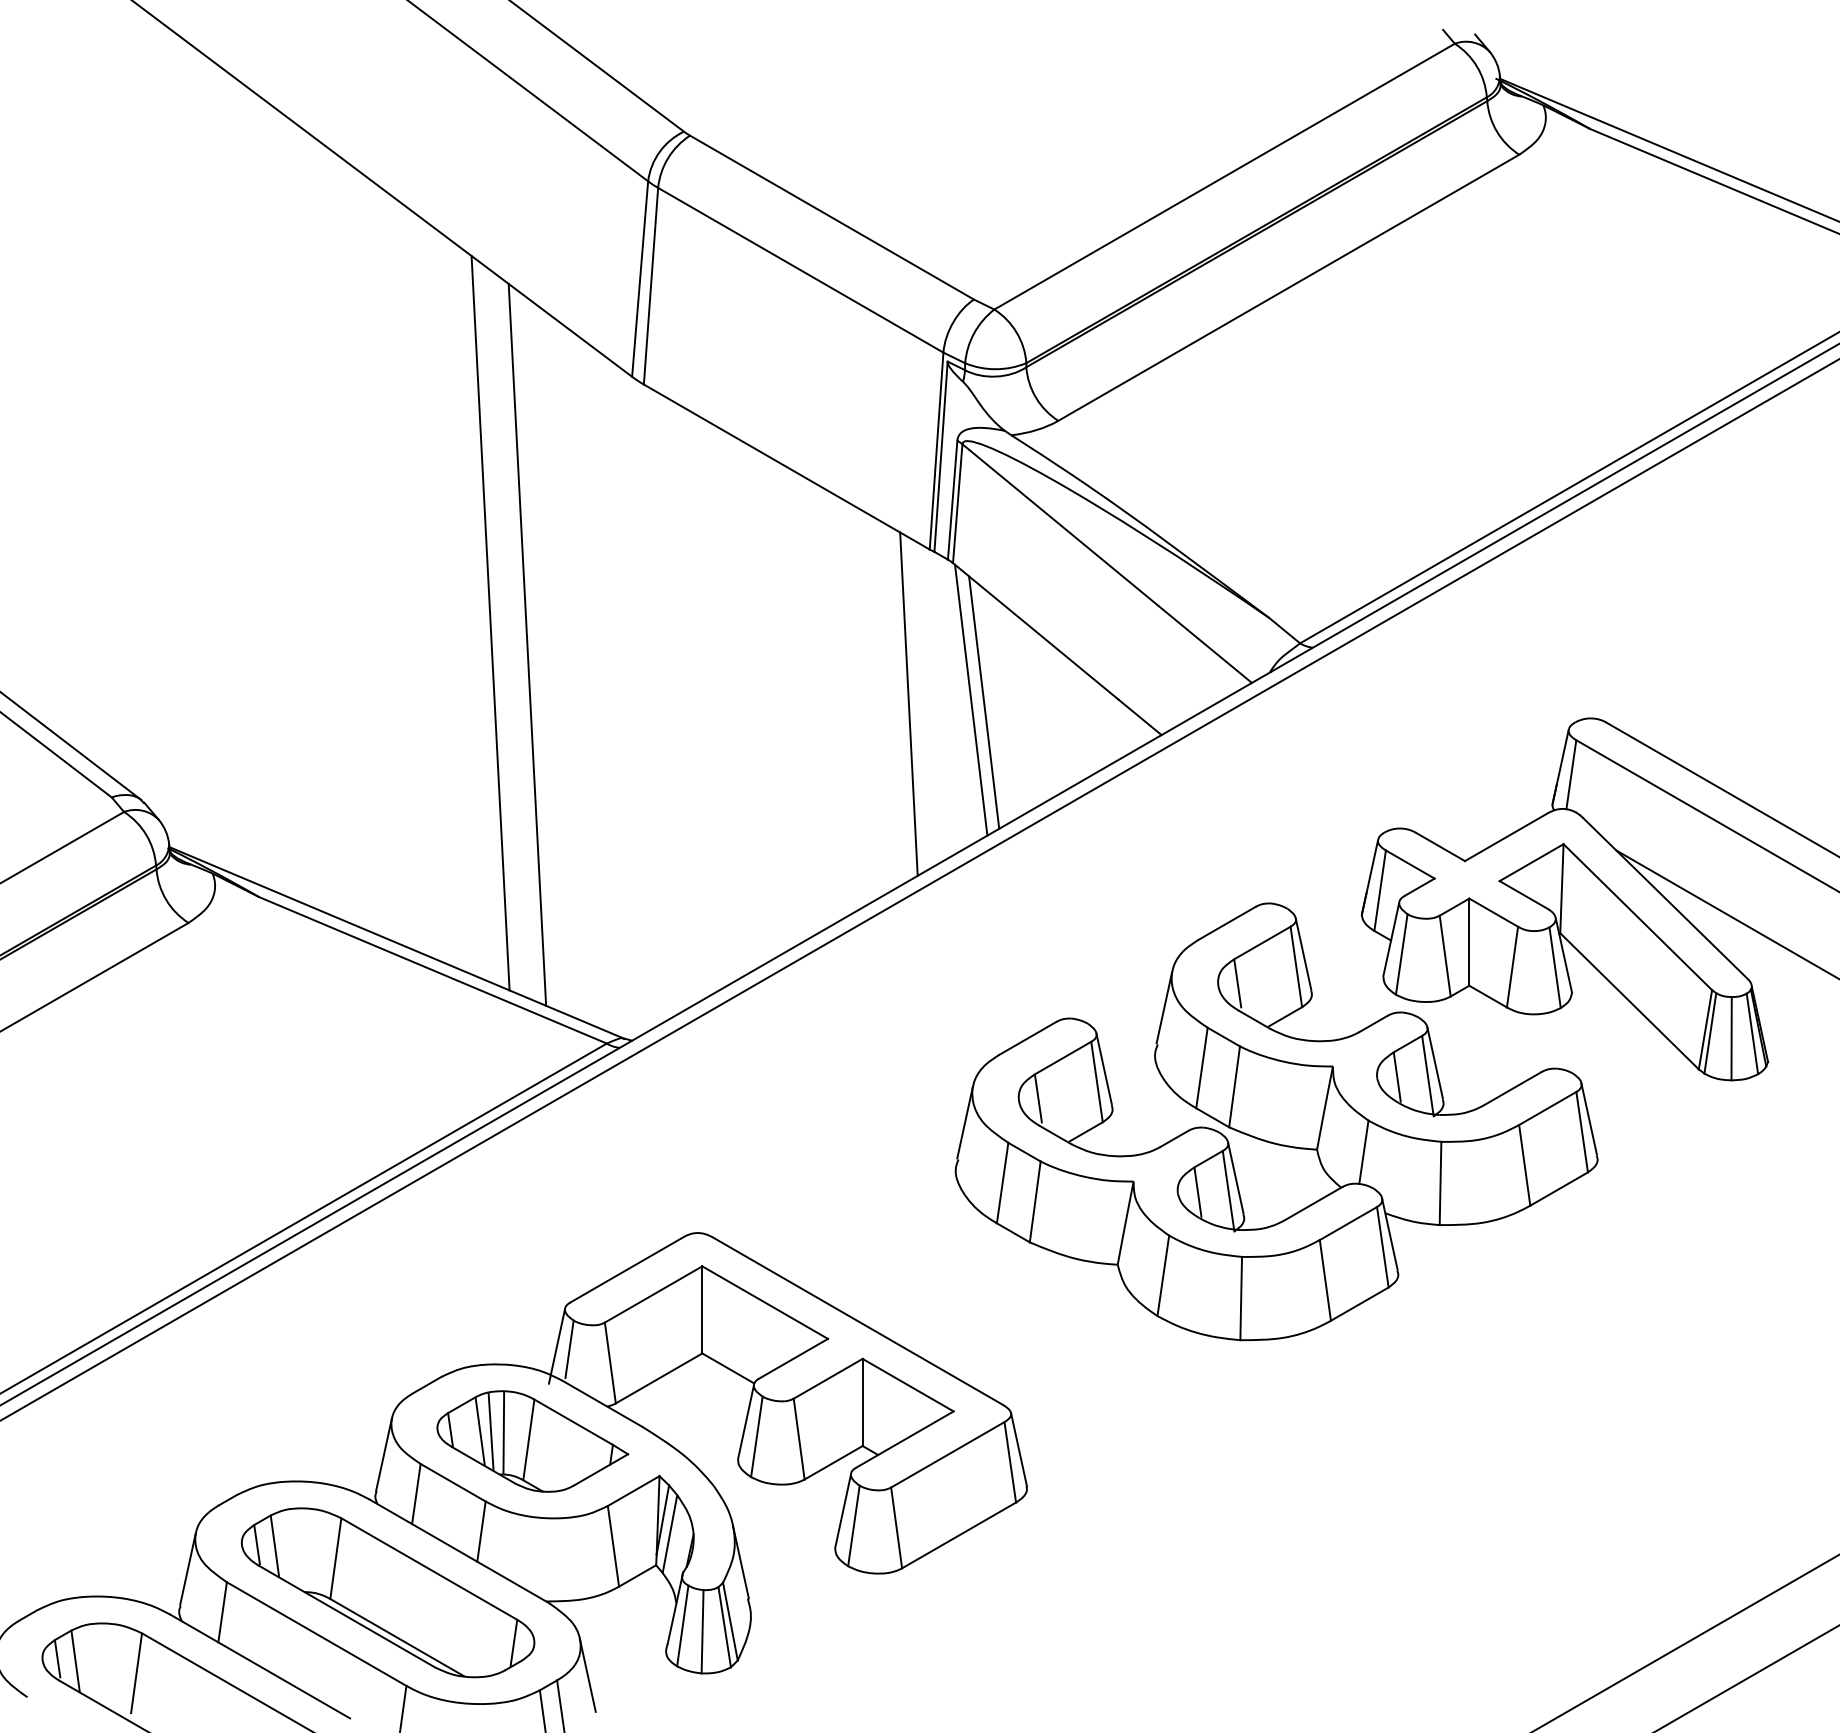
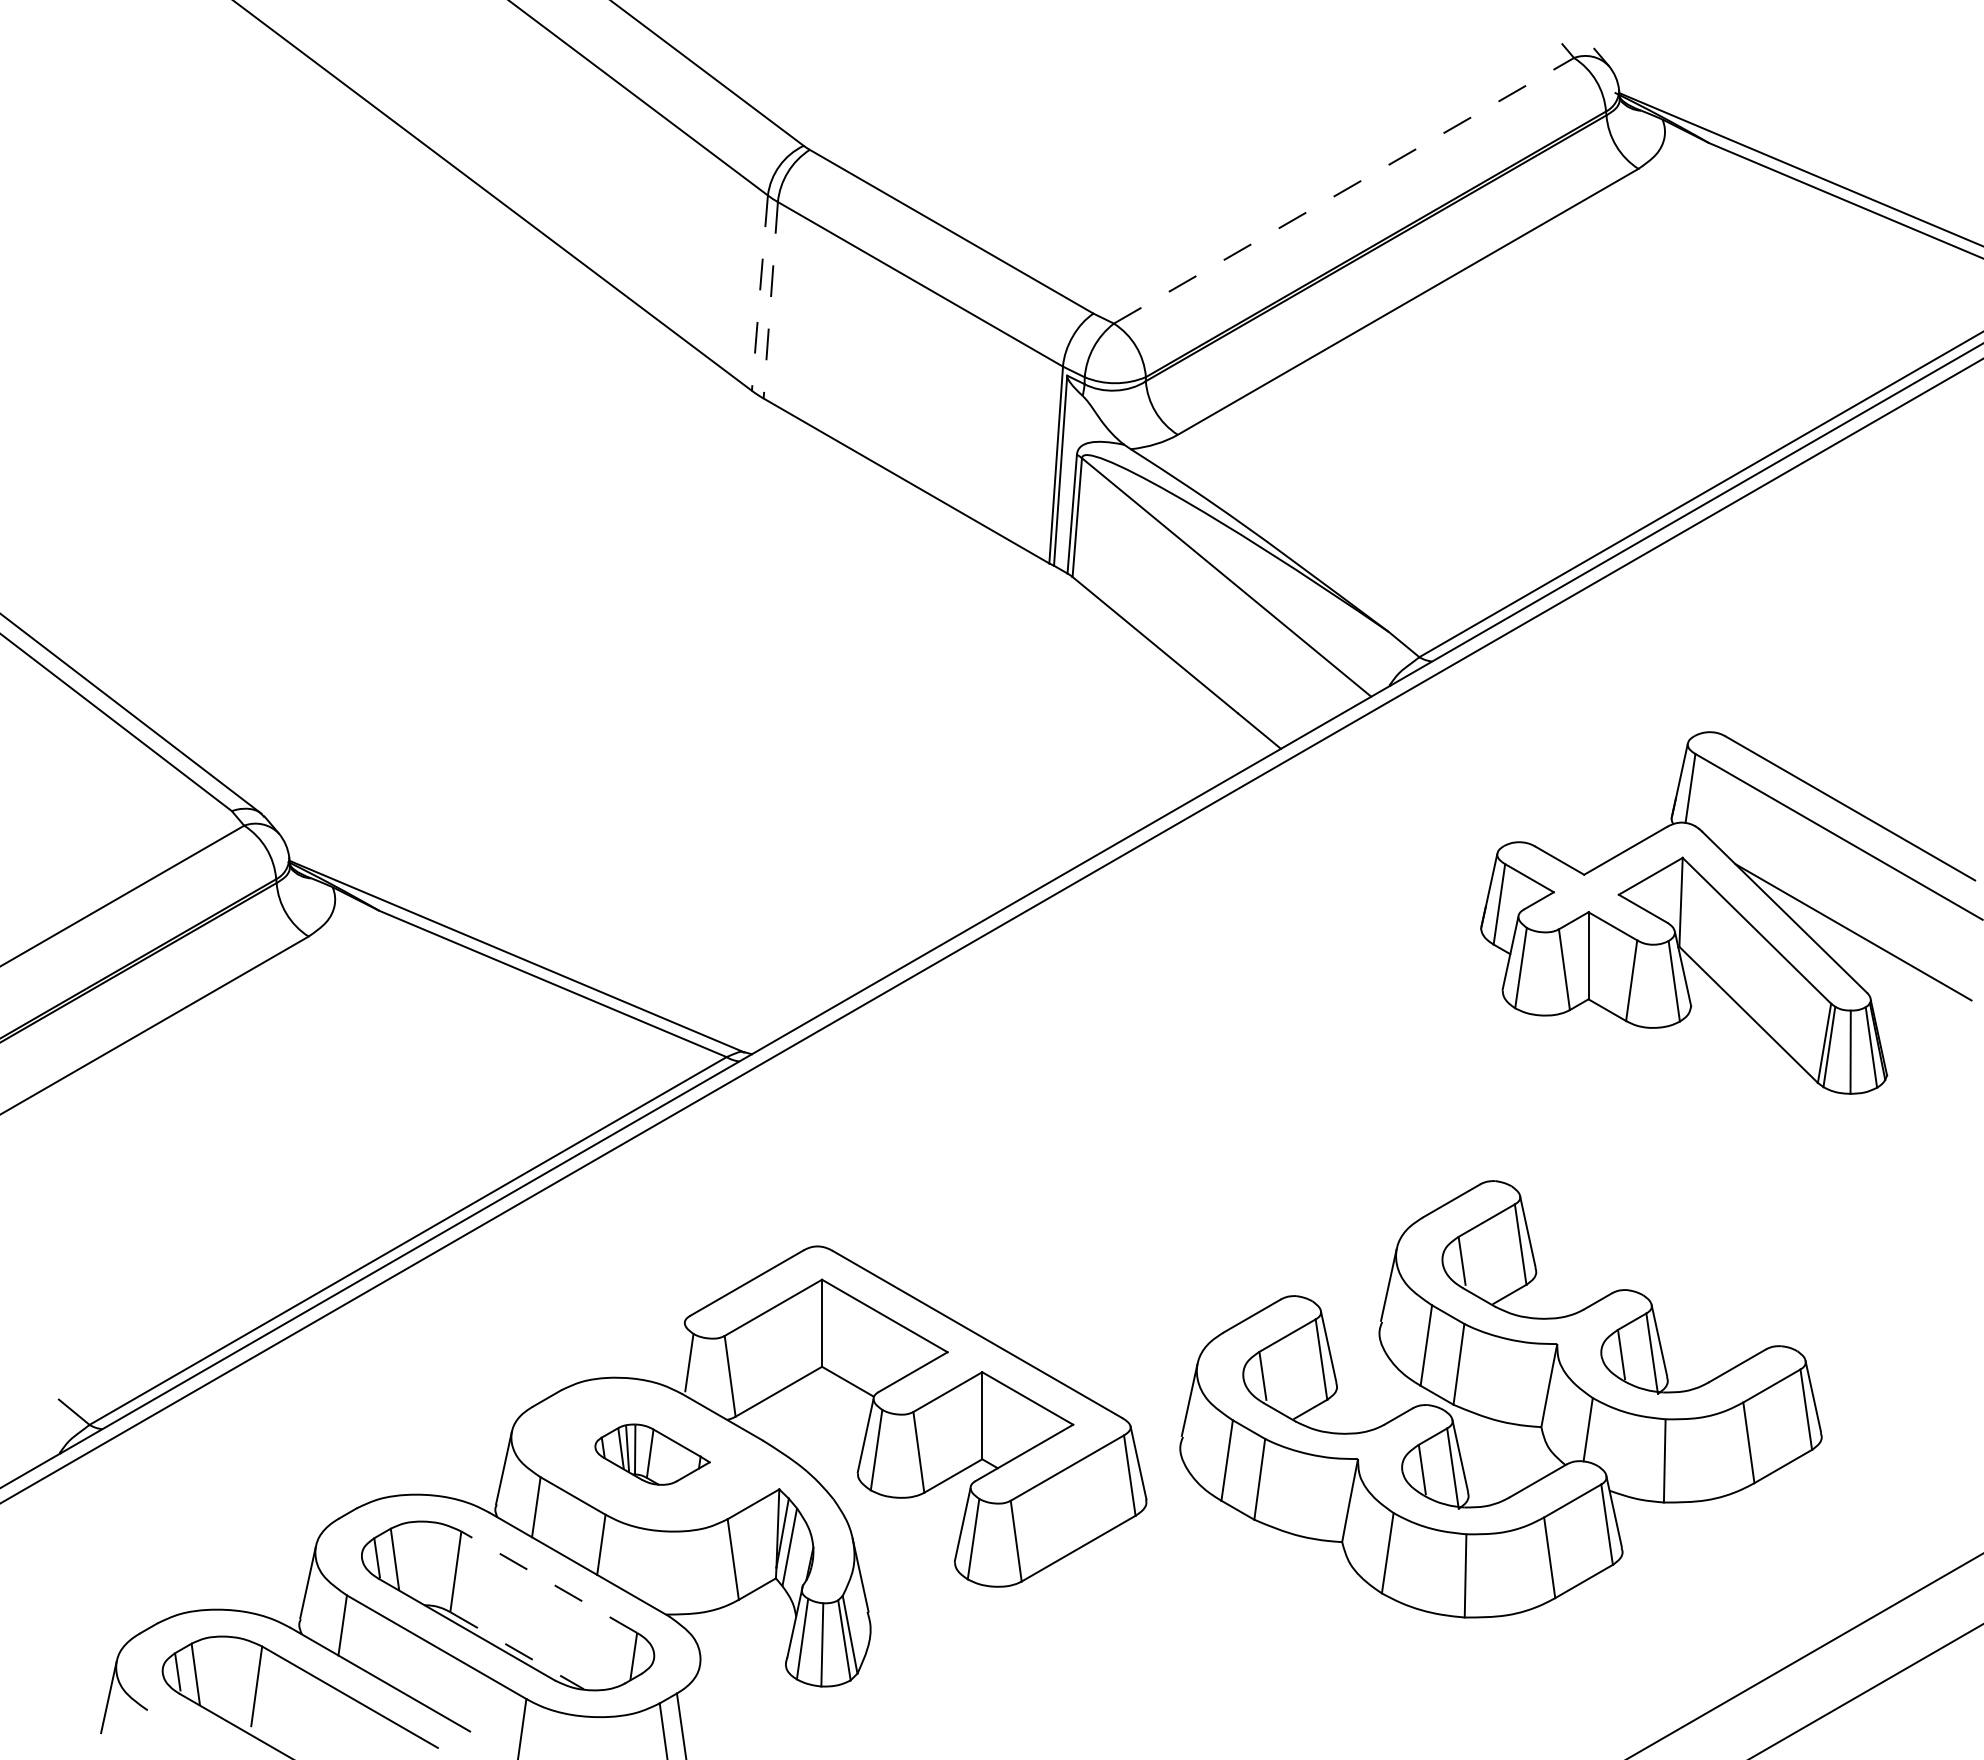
line: (1224, 176) -> (1343, 190), solid -> dashed
line: (639, 279) -> (759, 293), solid -> dashed
line: (650, 286) -> (770, 300), solid -> dashed
line: (490, 622) -> (610, 636), removed
line: (526, 644) -> (646, 658), removed
line: (970, 699) -> (1090, 713), removed
line: (983, 702) -> (1103, 716), removed
line: (908, 703) -> (1028, 717), removed
part: (1276, 1122) -> (1500, 1399), moved
line: (556, 1346) -> (676, 1359), removed
part: (532, 1441) -> (652, 1454), size x0.6
line: (428, 1568) -> (548, 1581), solid -> dashed
line: (397, 1637) -> (517, 1650), solid -> dashed
line: (587, 1675) -> (707, 1688), removed

